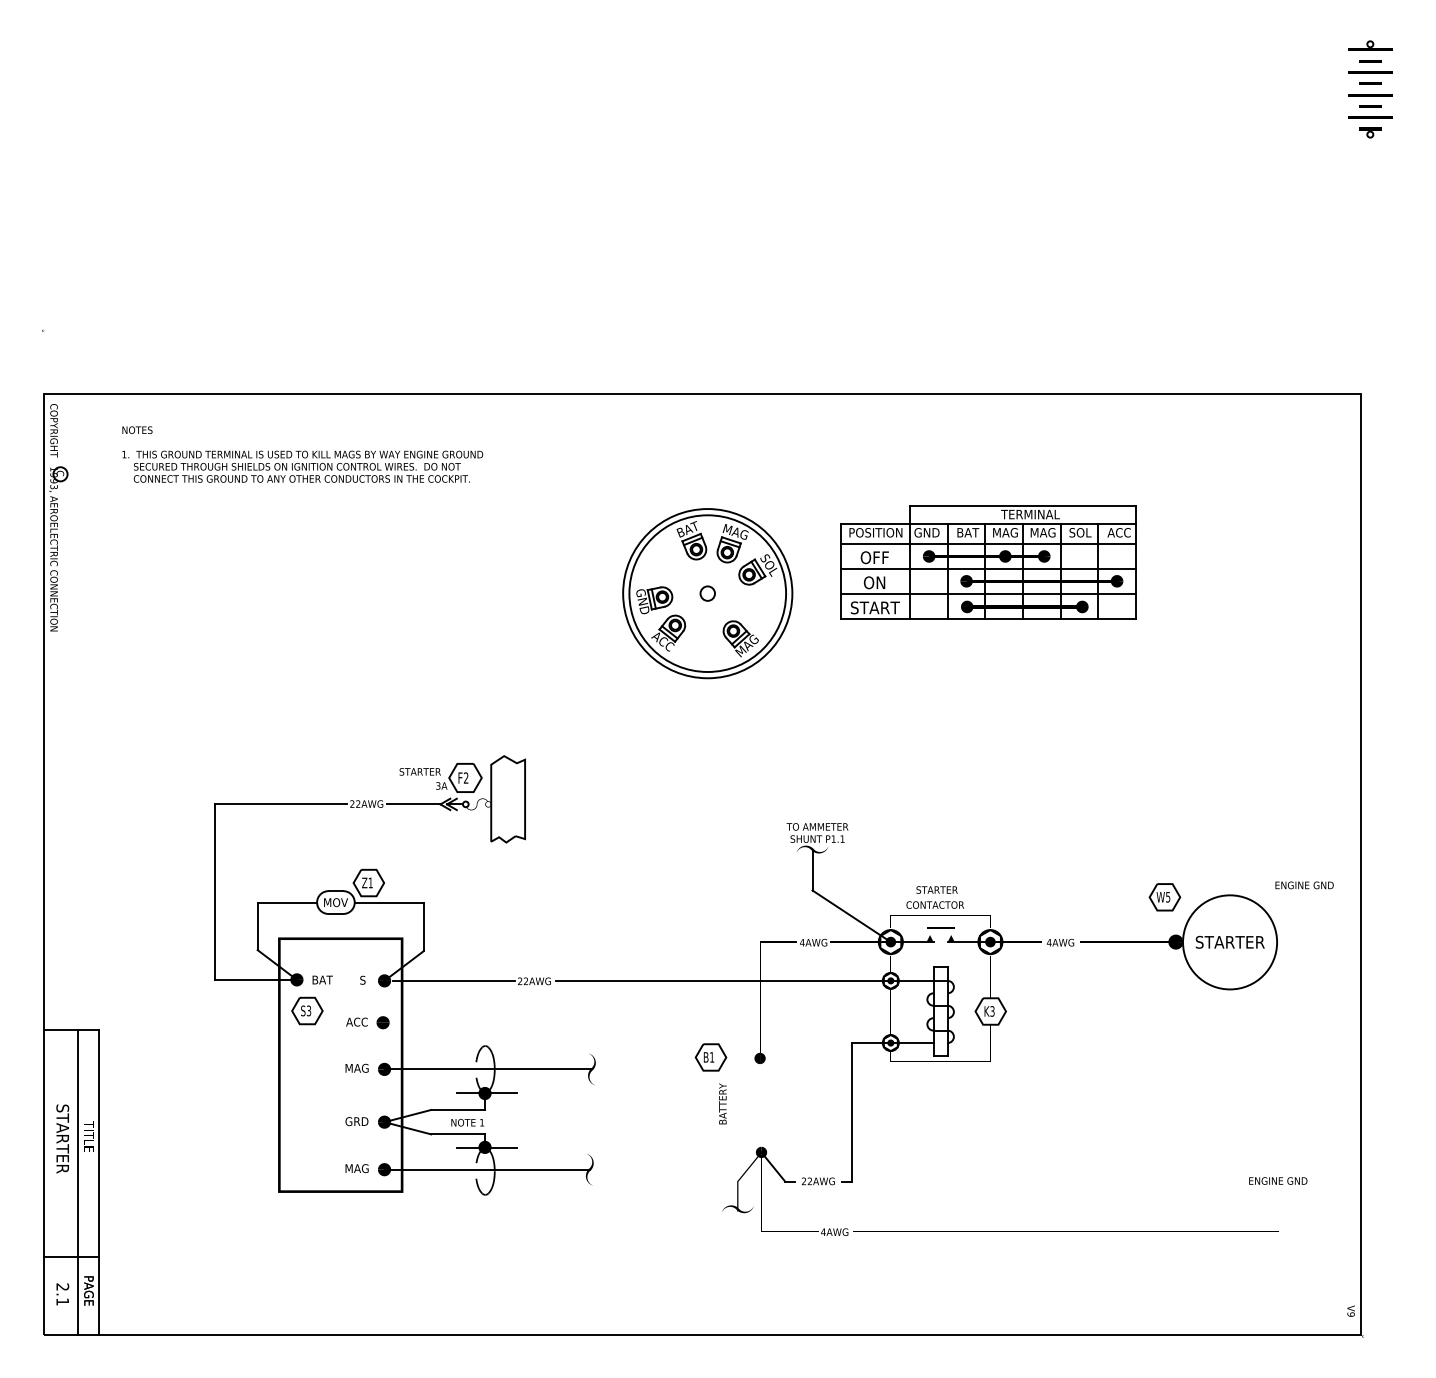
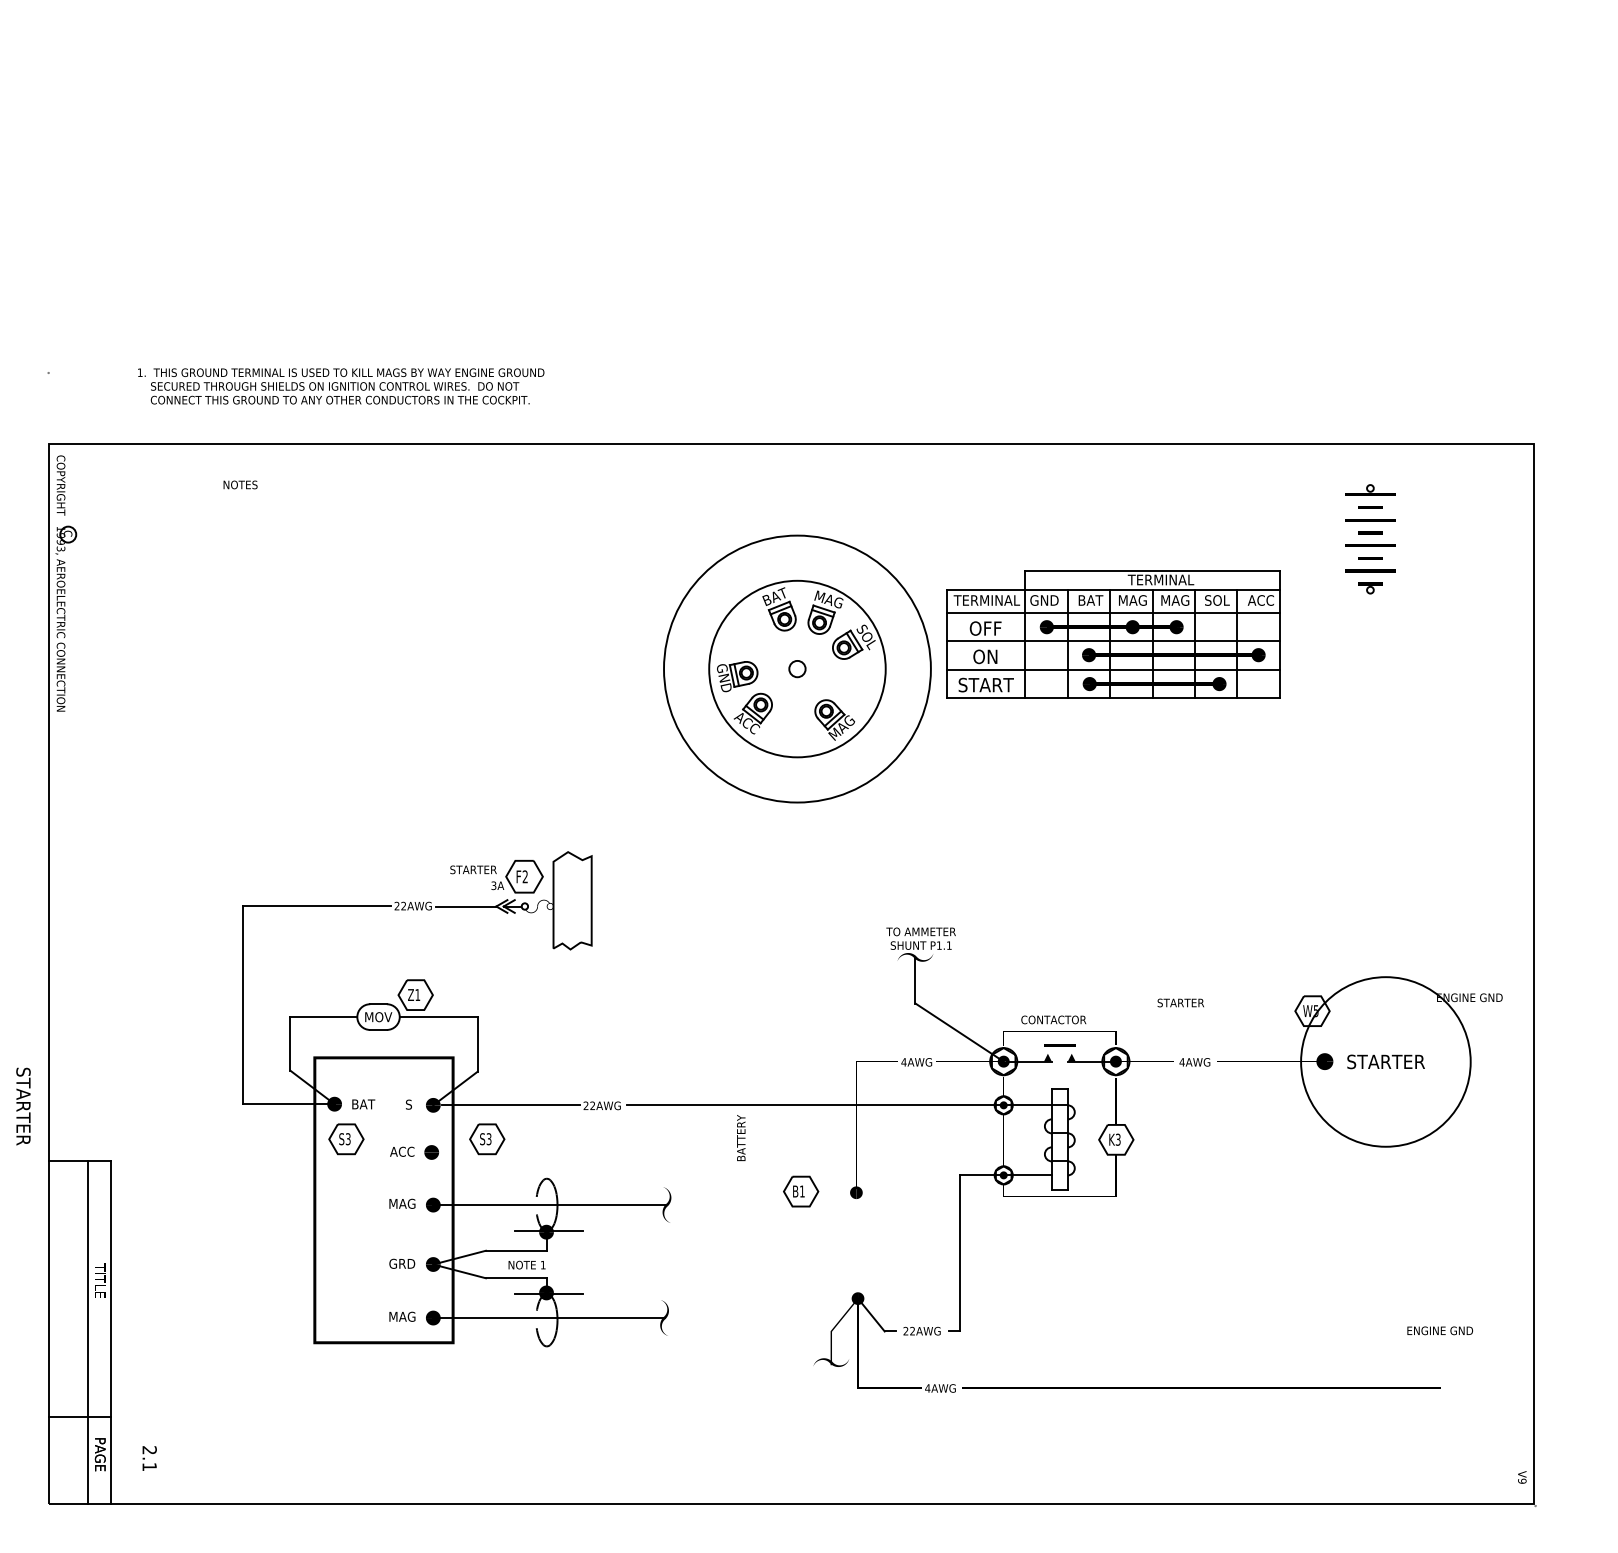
part: (1370, 89) -> (1370, 539), moved
text: (137, 429) -> (240, 484), moved
text: (302, 466) -> (340, 386), moved
text: (875, 532) -> (986, 600), POSITION -> TERMINAL
circle: (707, 593) -> (797, 668), size x1.4
text: (936, 889) -> (1180, 1002), moved
circle: (1230, 942) -> (1386, 1062), size x1.6
part: (432, 1010) -> (487, 1138), added
text: (722, 1103) -> (740, 1137), moved
text: (62, 1138) -> (23, 1106), moved
text: (62, 1294) -> (149, 1458), moved

